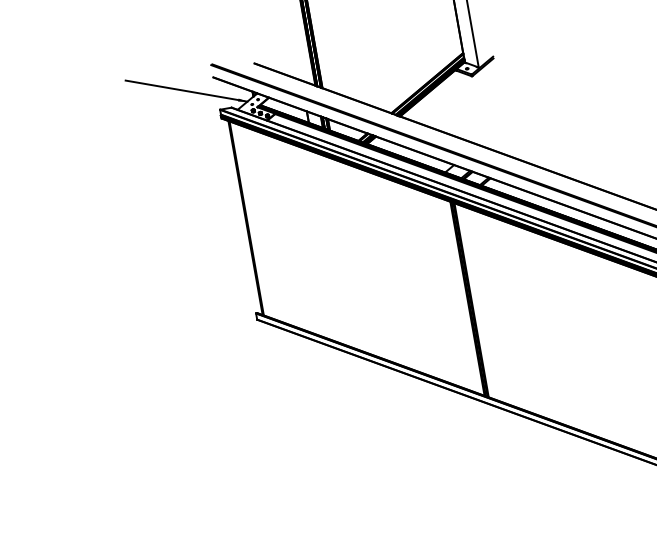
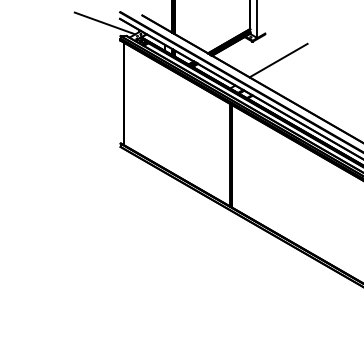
line: (527, 103) -> (278, 60), added

